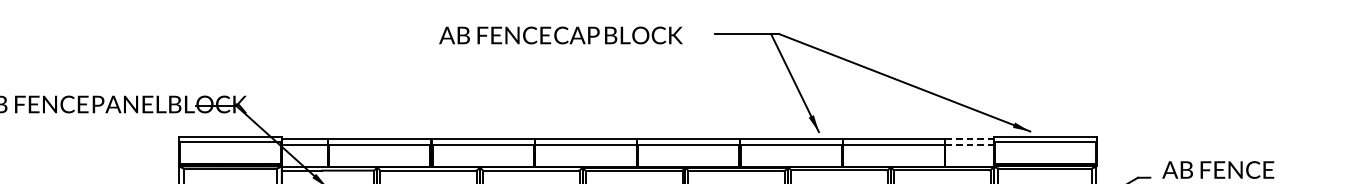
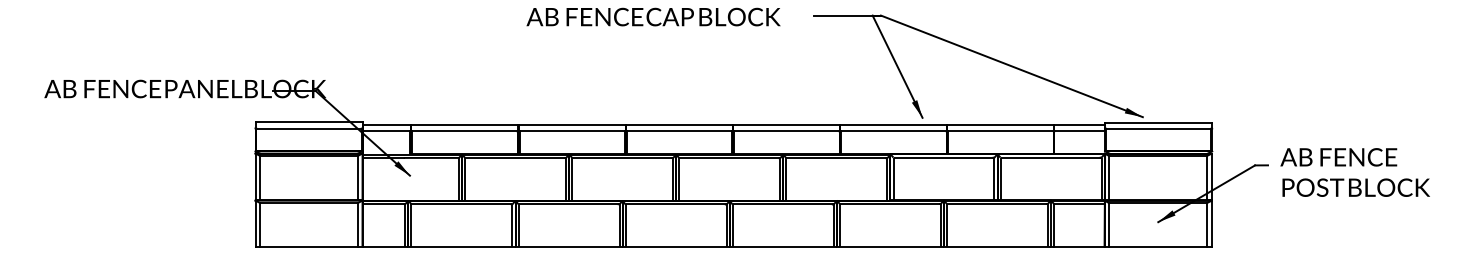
line: (970, 139) -> (1080, 125), dashed -> solid
line: (969, 145) -> (1079, 131), dashed -> solid

